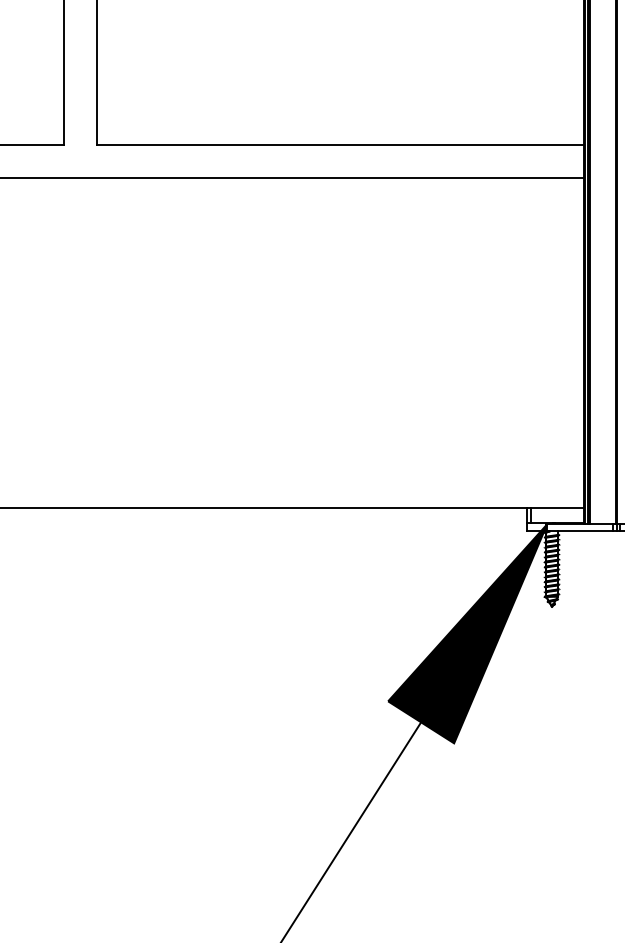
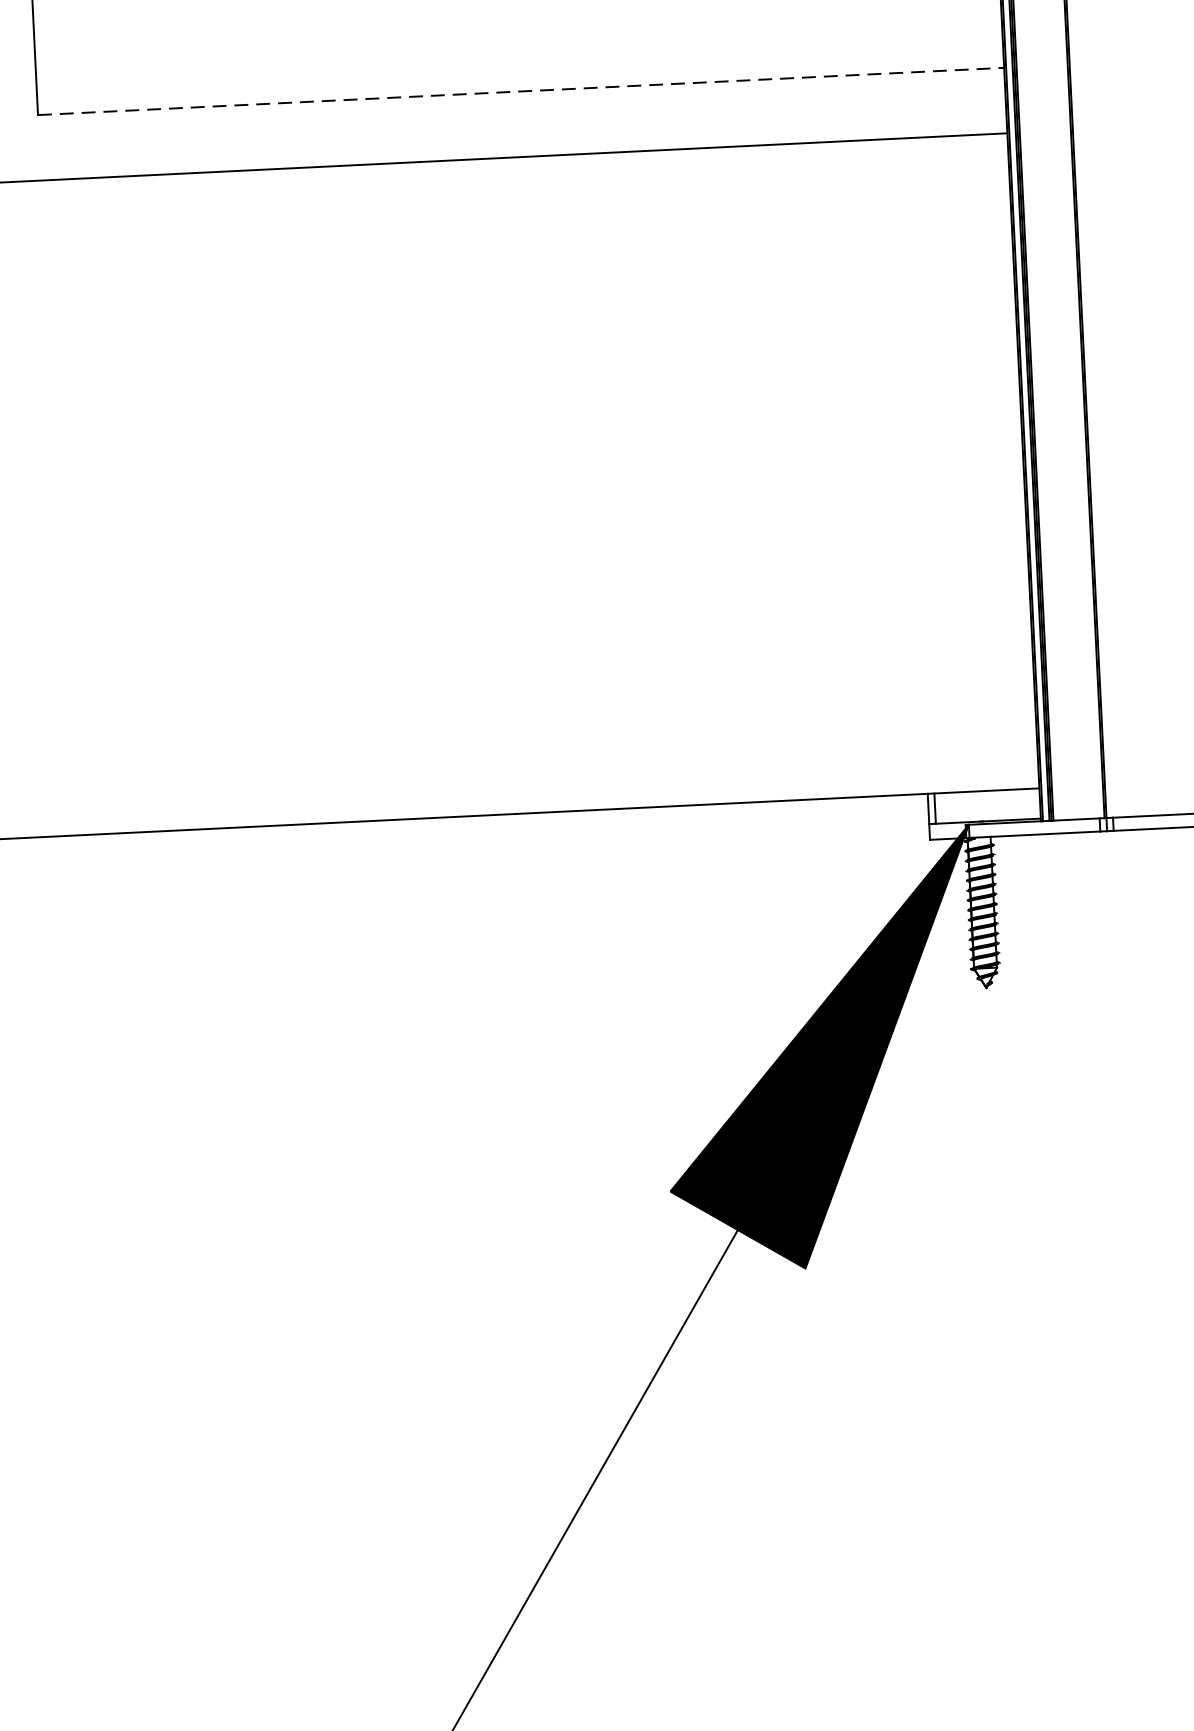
line: (340, 144) -> (521, 91), solid -> dashed

